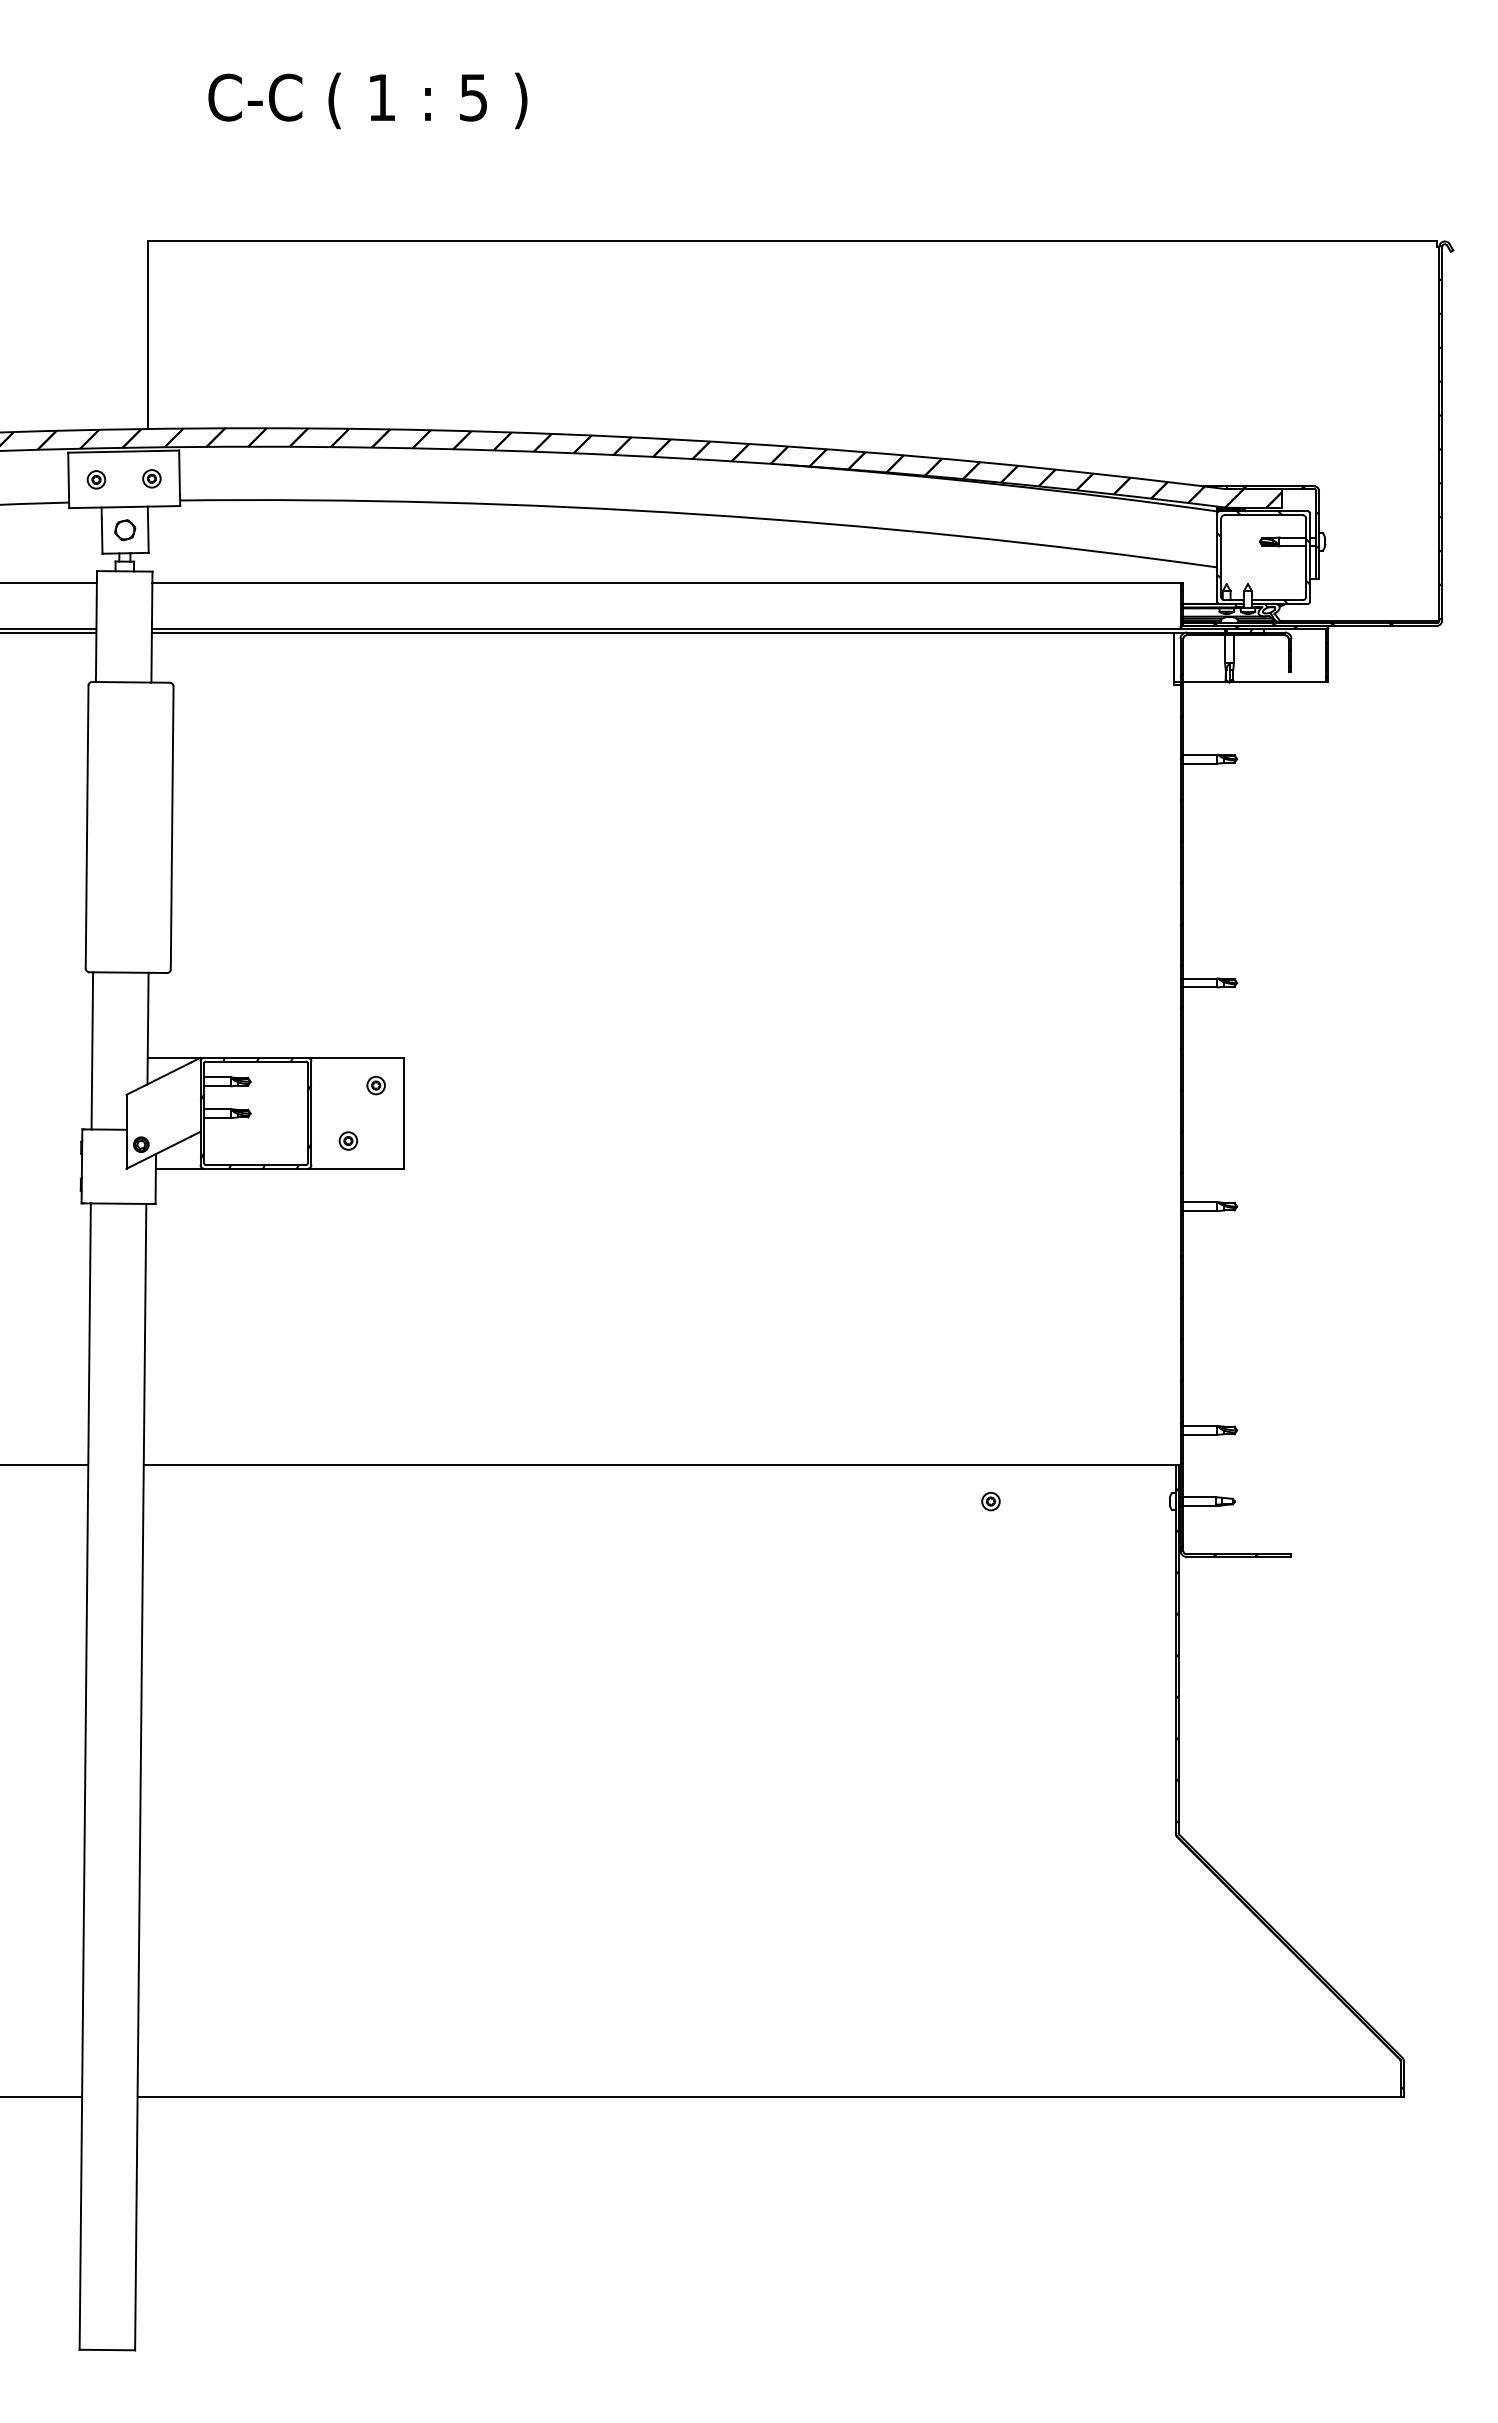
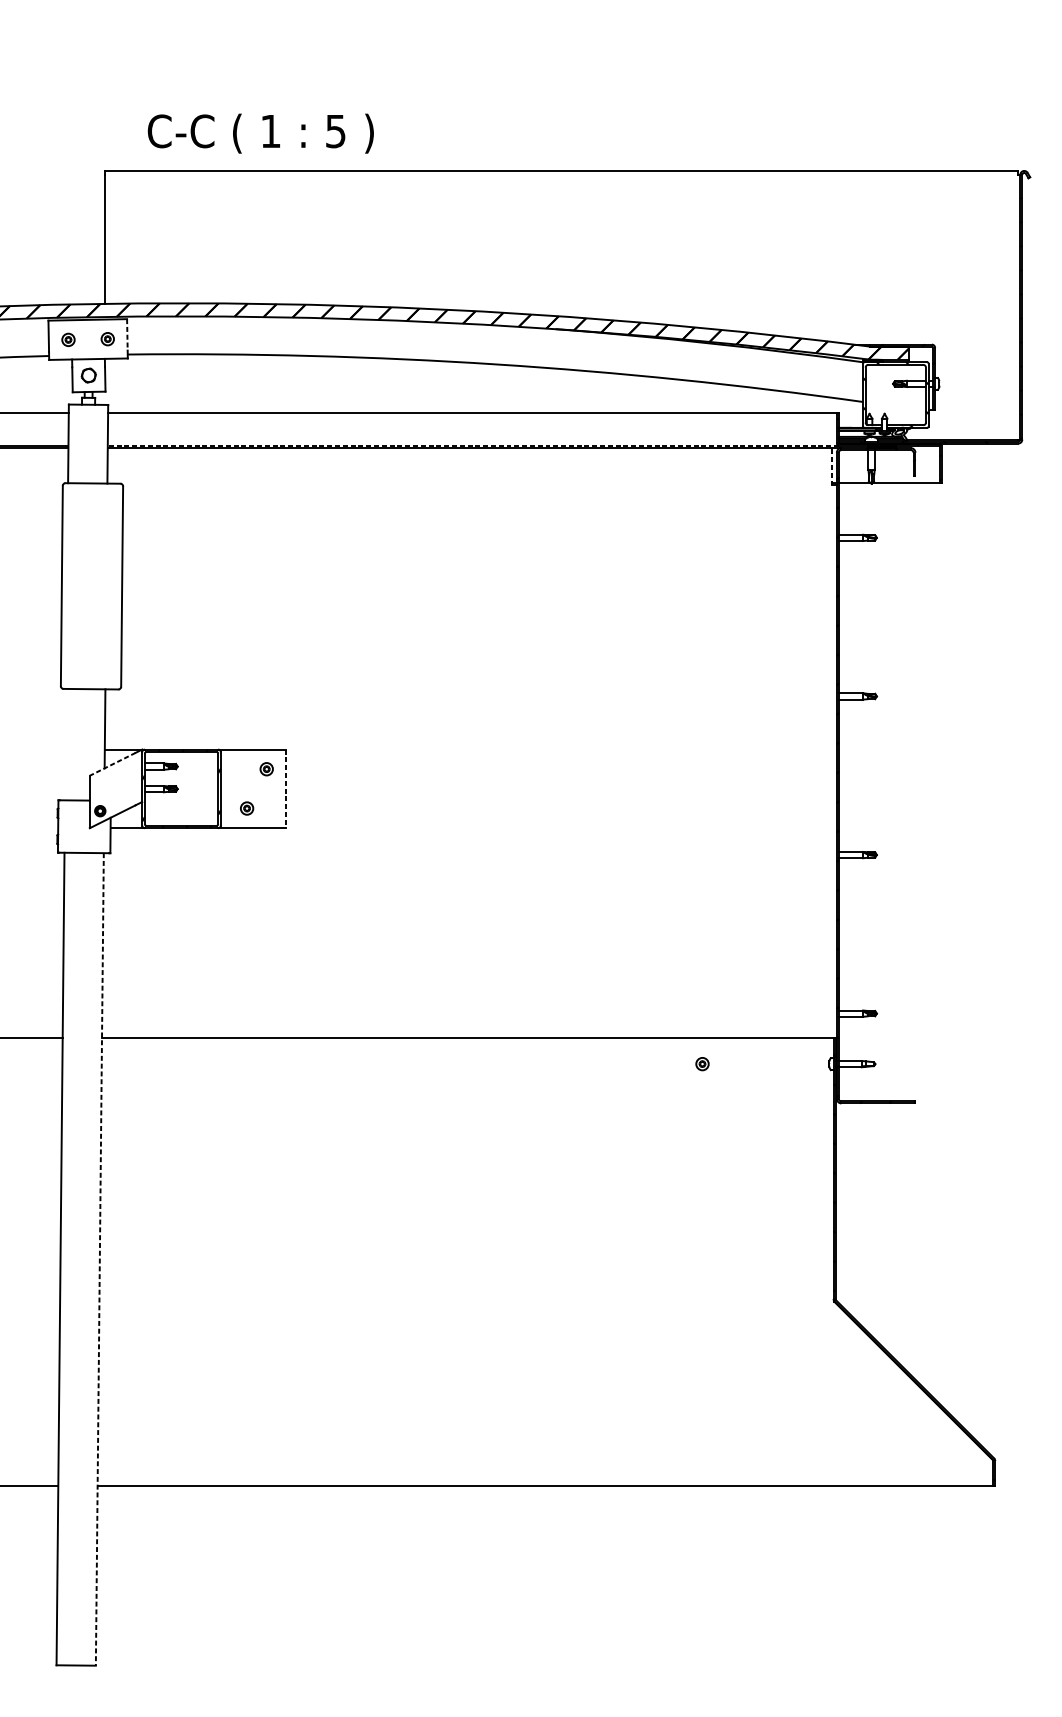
text: (367, 100) -> (260, 133), moved
line: (179, 473) -> (127, 335), solid -> dashed
line: (667, 628) -> (473, 445), solid -> dashed
line: (1174, 661) -> (832, 468), solid -> dashed
line: (92, 1050) -> (65, 744), removed
line: (158, 1078) -> (112, 764), solid -> dashed
line: (403, 1113) -> (286, 789), solid -> dashed
line: (140, 1777) -> (99, 1259), solid -> dashed

